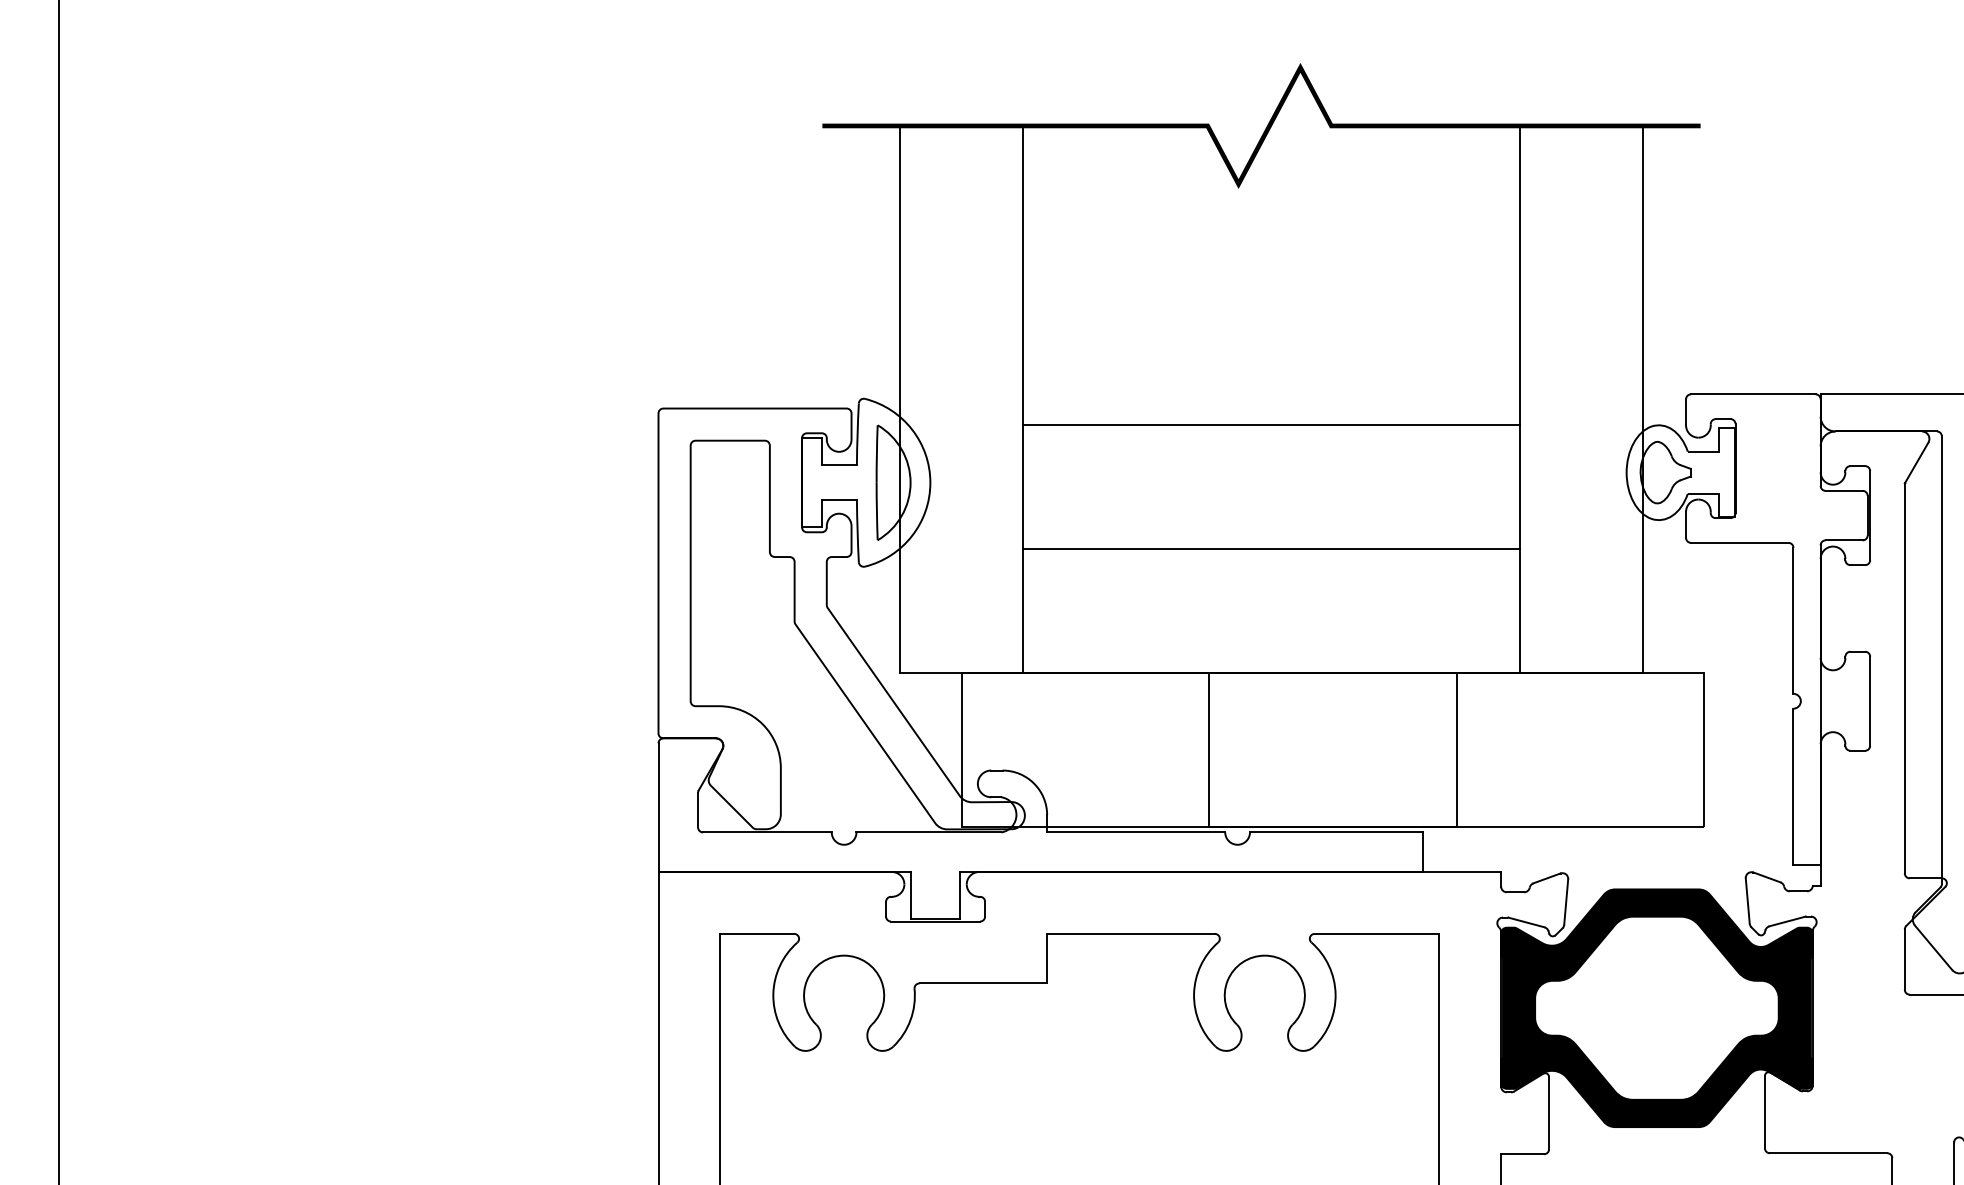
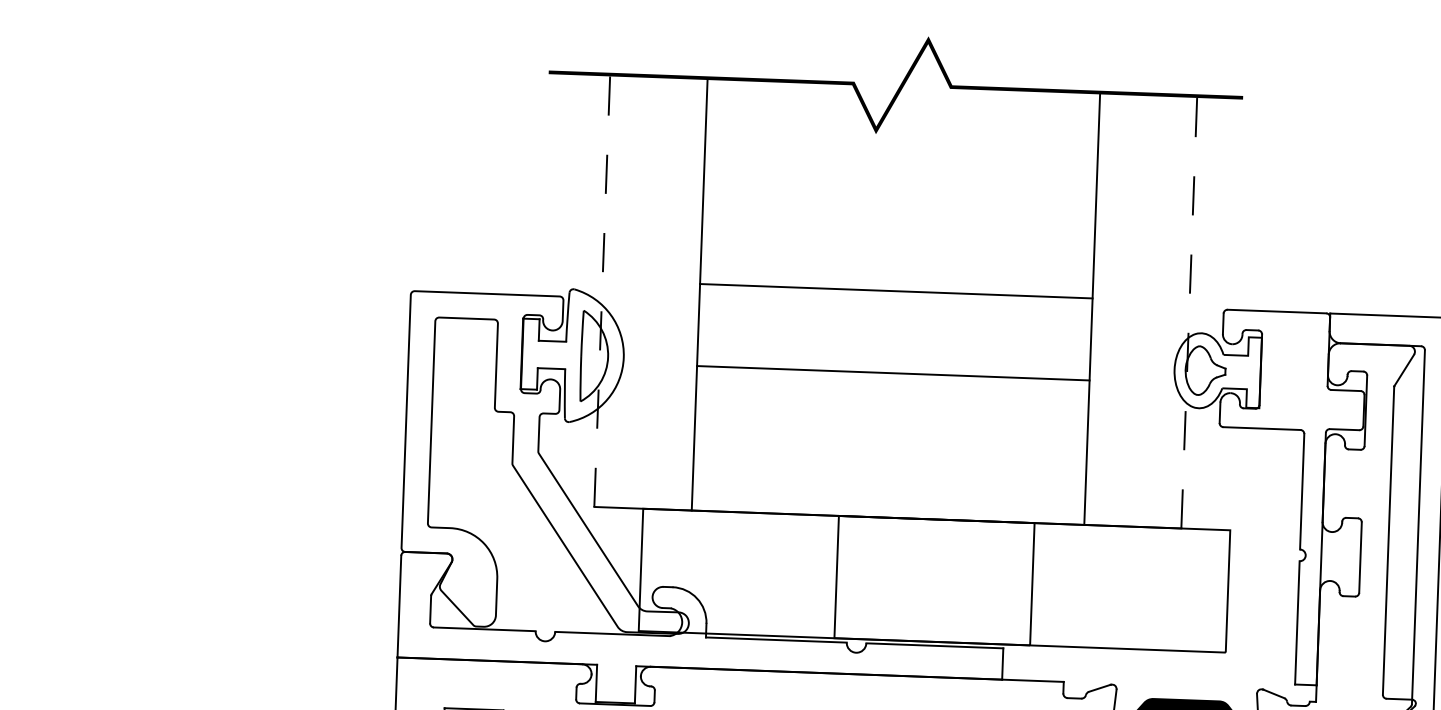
line: (900, 398) -> (602, 290), solid -> dashed
line: (1642, 398) -> (1189, 311), solid -> dashed
line: (1271, 425) -> (896, 291), moved
line: (1271, 549) -> (893, 373), moved

